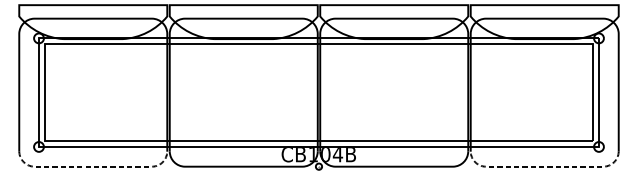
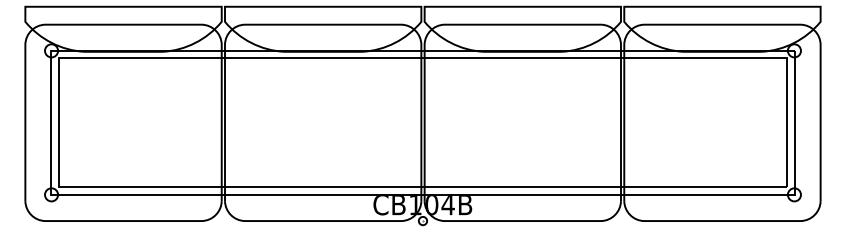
line: (93, 167) -> (124, 221), dashed -> solid
line: (544, 167) -> (721, 221), dashed -> solid

